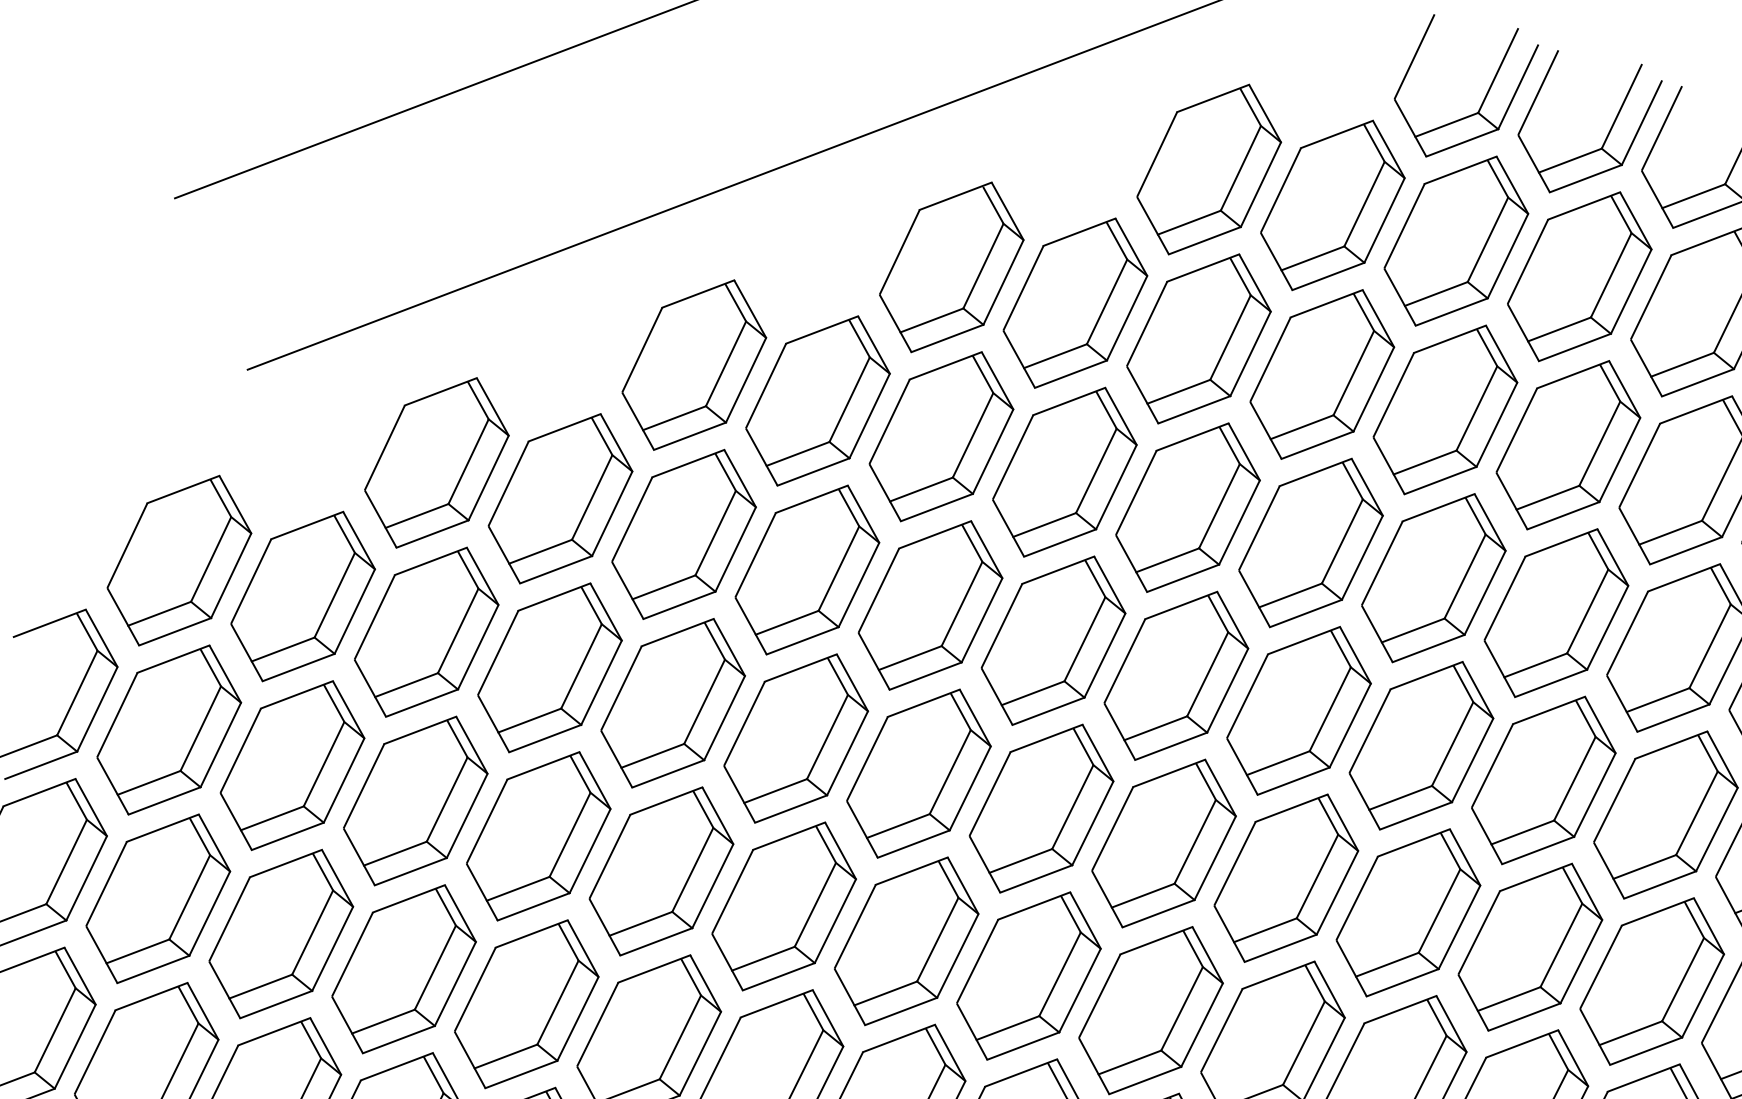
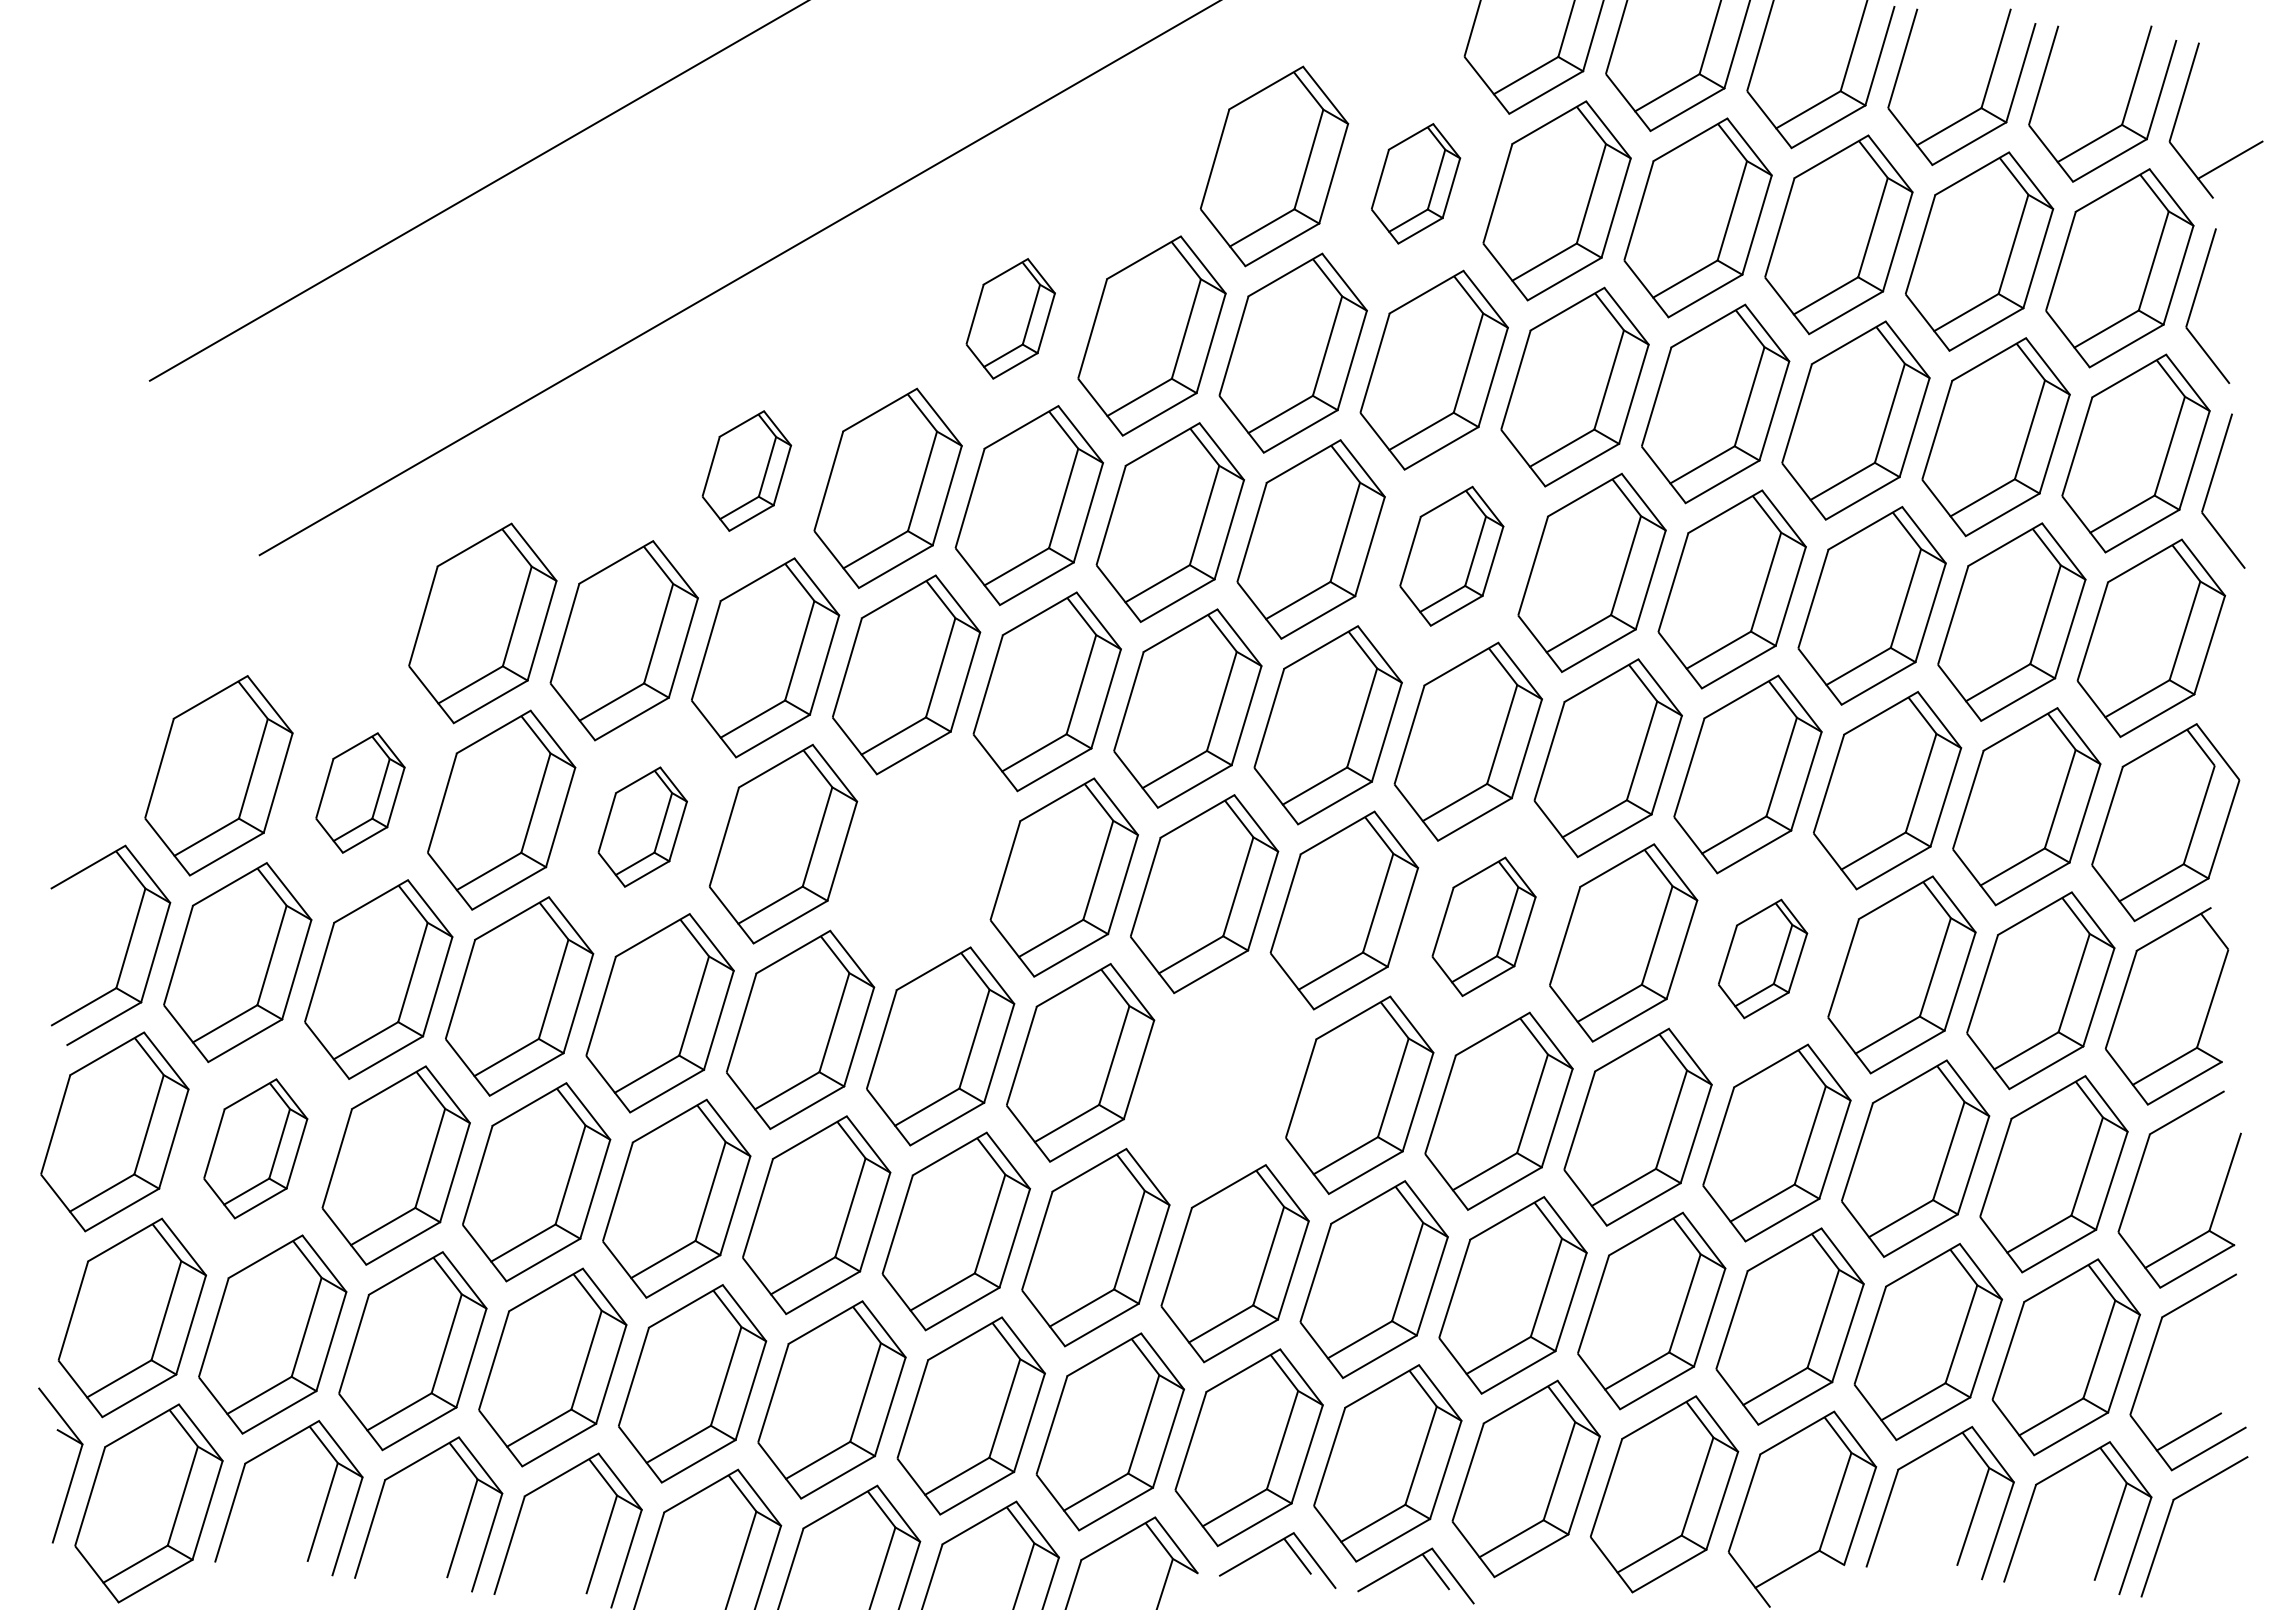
part: (1332, 205) -> (1415, 183), size x0.6
part: (951, 267) -> (1010, 318), size x0.6
part: (694, 364) -> (746, 470), size x0.6
part: (1310, 543) -> (1451, 556), size x0.7
part: (303, 596) -> (360, 792), size x0.6
part: (549, 667) -> (642, 826), size x0.6
part: (795, 738) -> (923, 860), removed
part: (1285, 877) -> (1483, 926), size x0.7
part: (158, 898) -> (255, 1148), size x0.7
part: (1530, 946) -> (1762, 958), size x0.6
part: (1028, 975) -> (1219, 1078), removed

